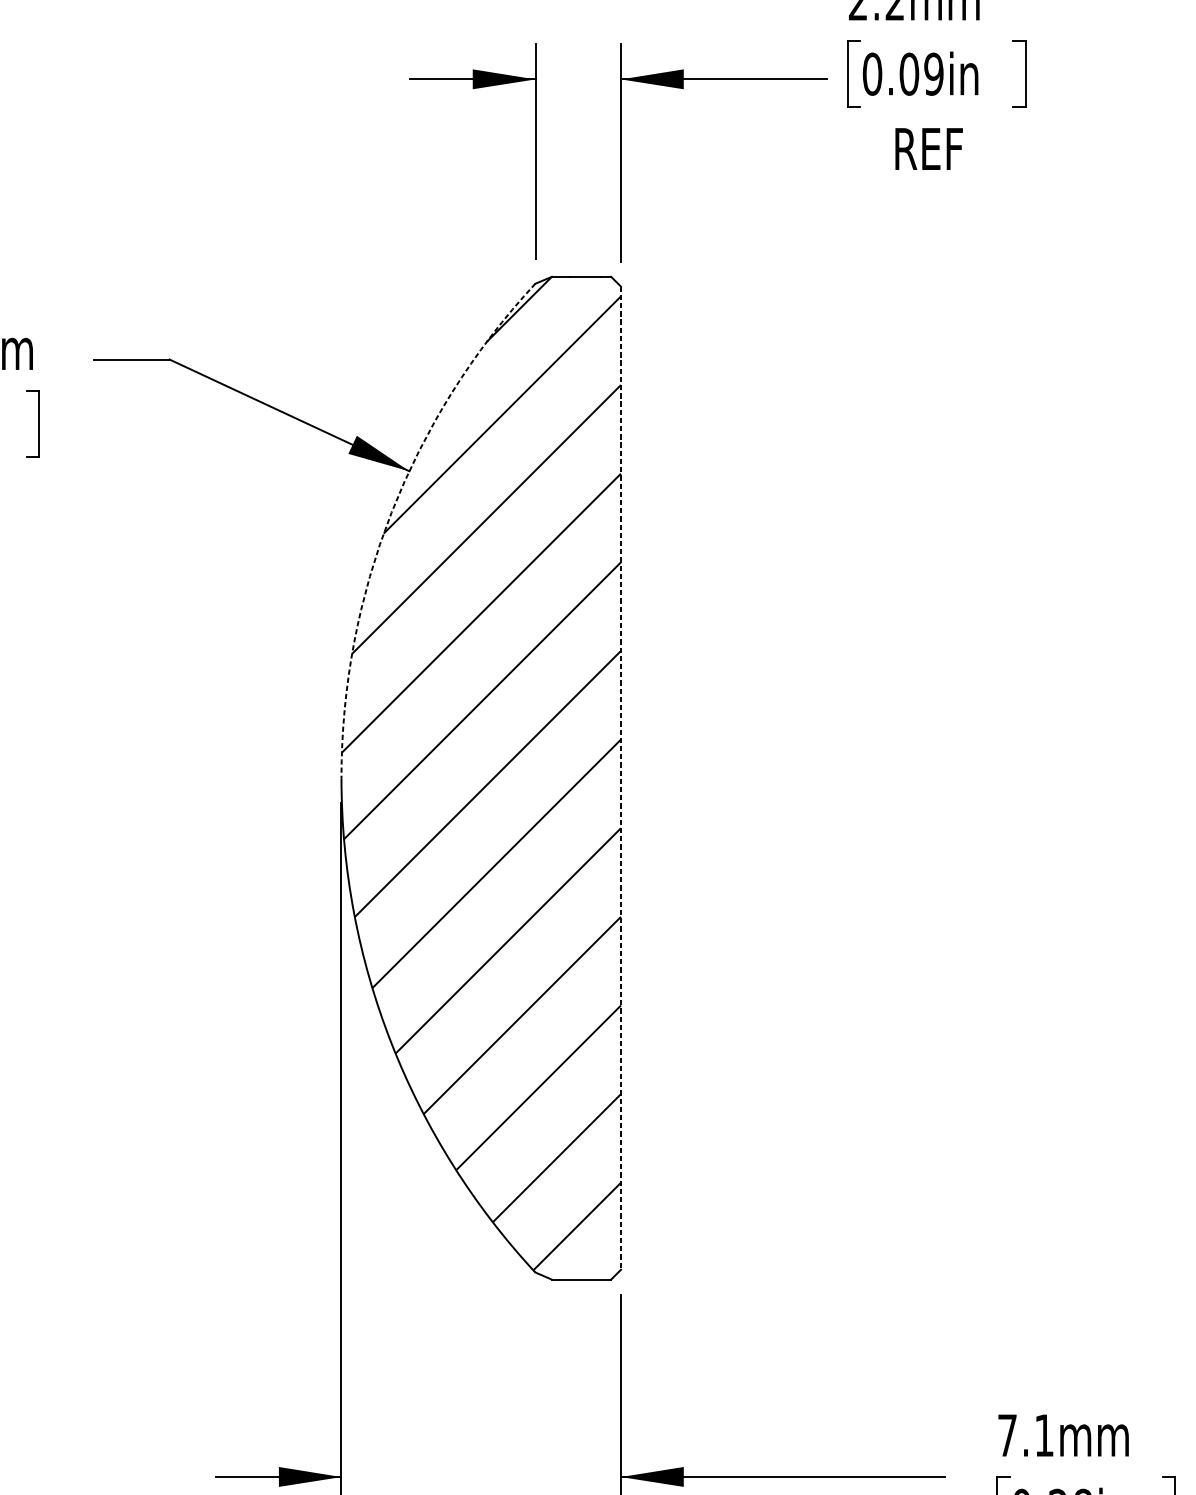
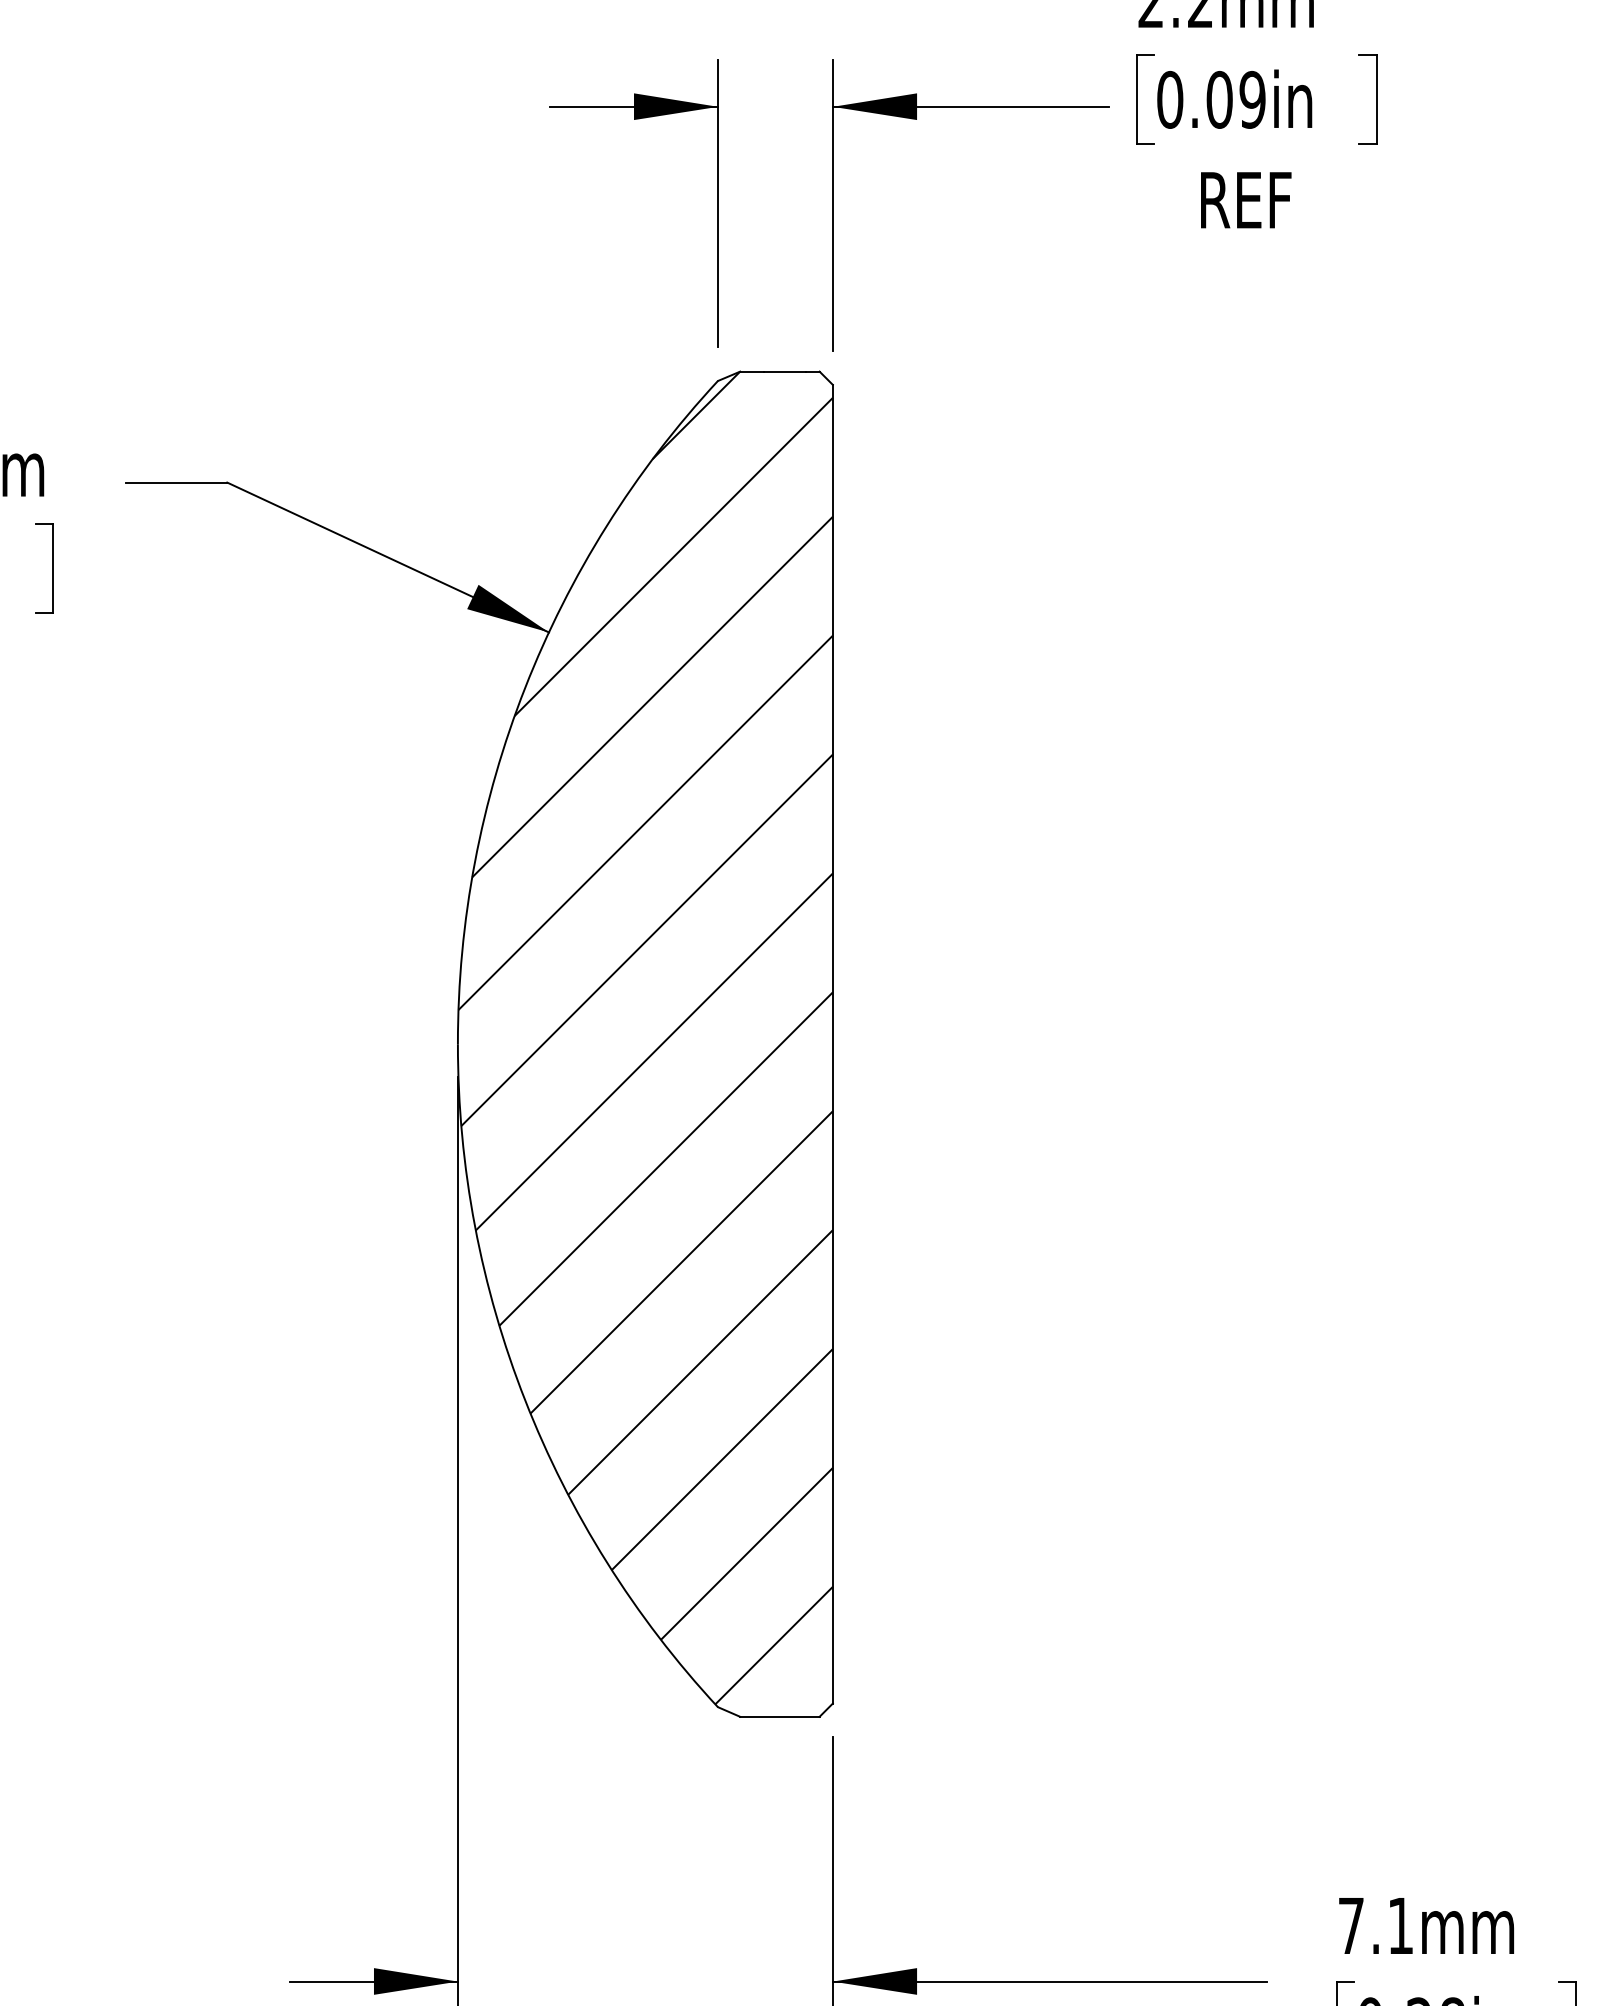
arc: (391, 512) -> (525, 687), dashed -> solid
line: (620, 778) -> (832, 1044), dashed -> solid

